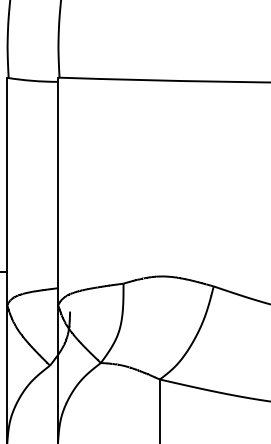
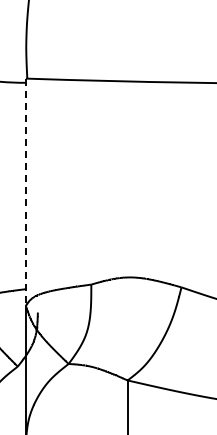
line: (58, 191) -> (26, 192), solid -> dashed

